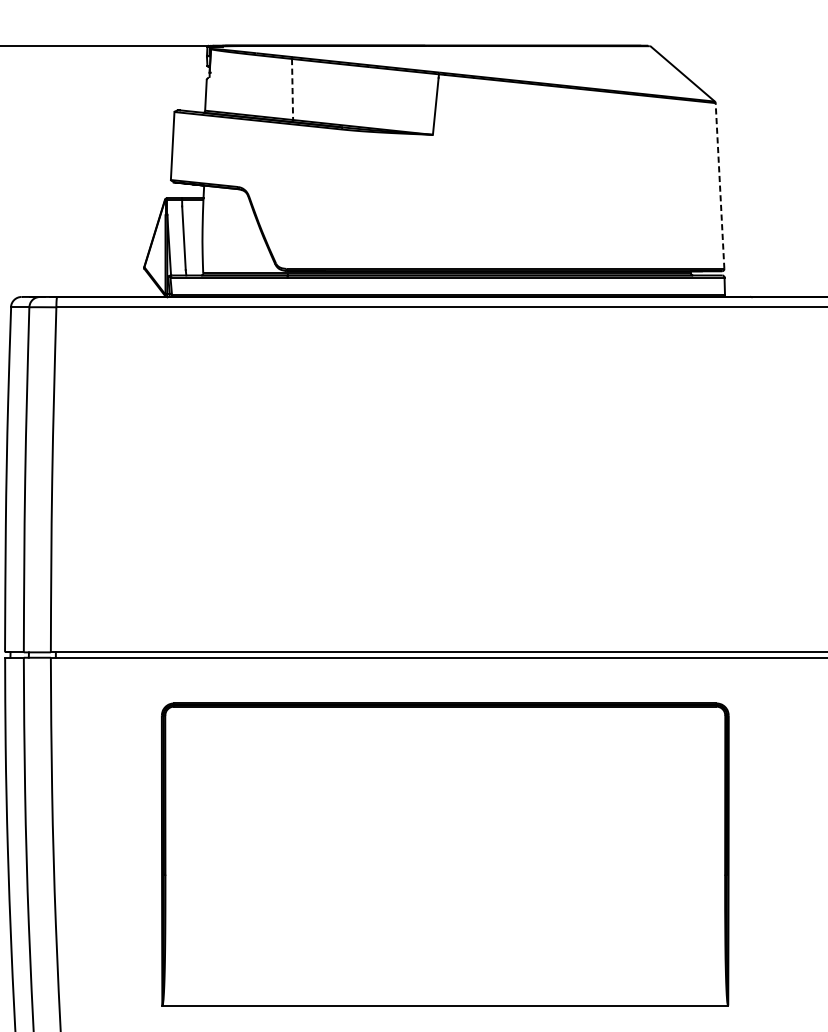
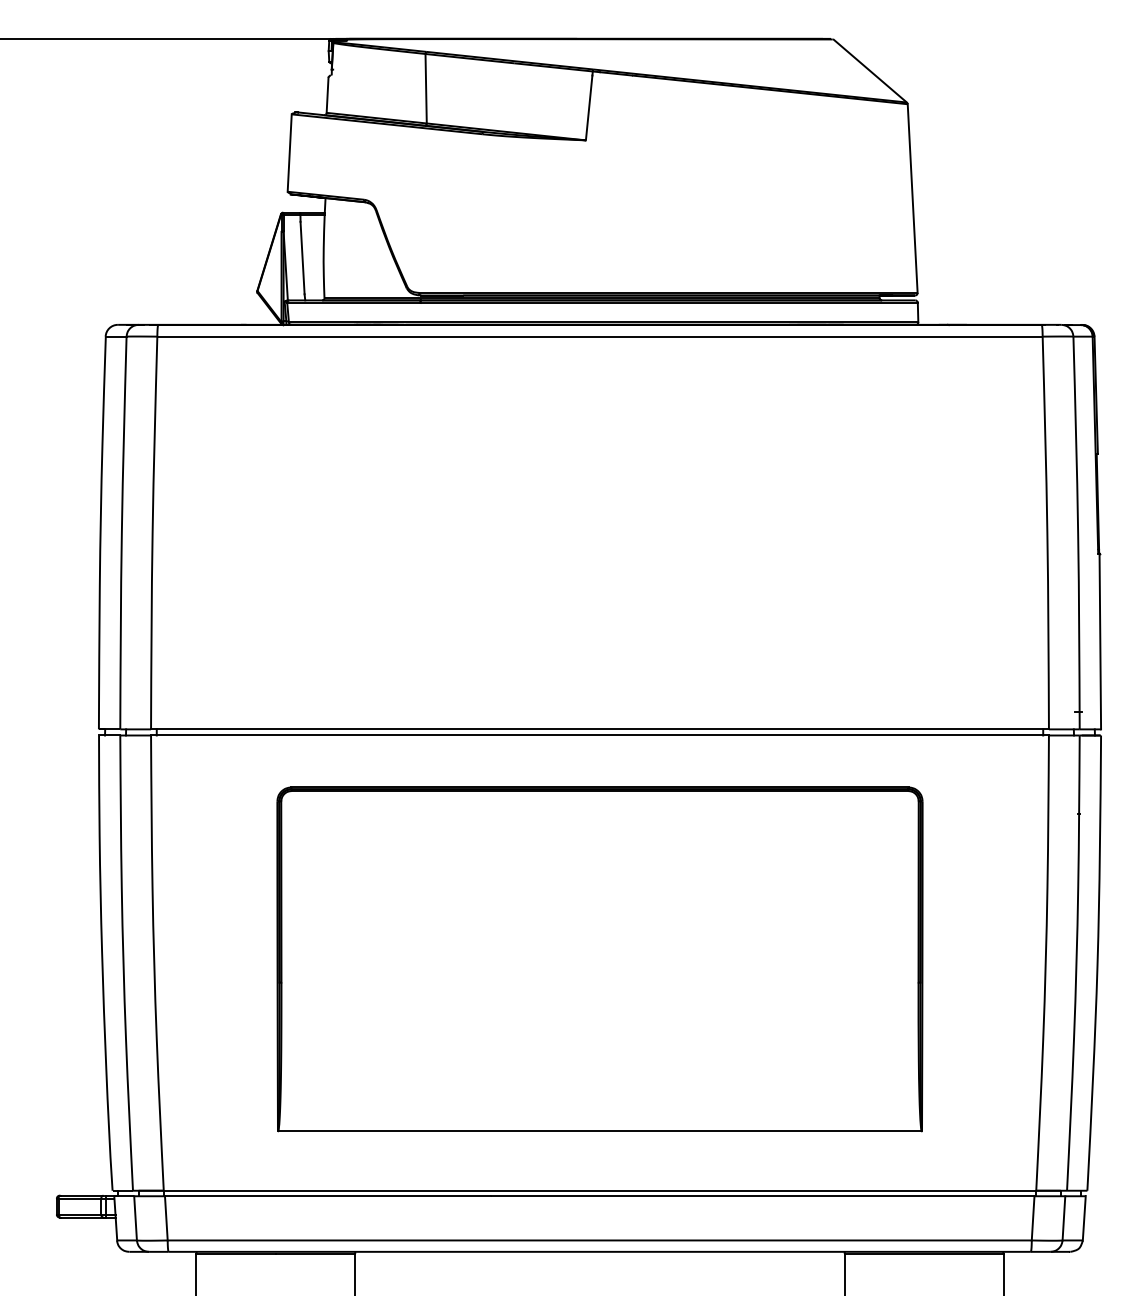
line: (292, 89) -> (426, 88), dashed -> solid
line: (719, 185) -> (912, 198), dashed -> solid

